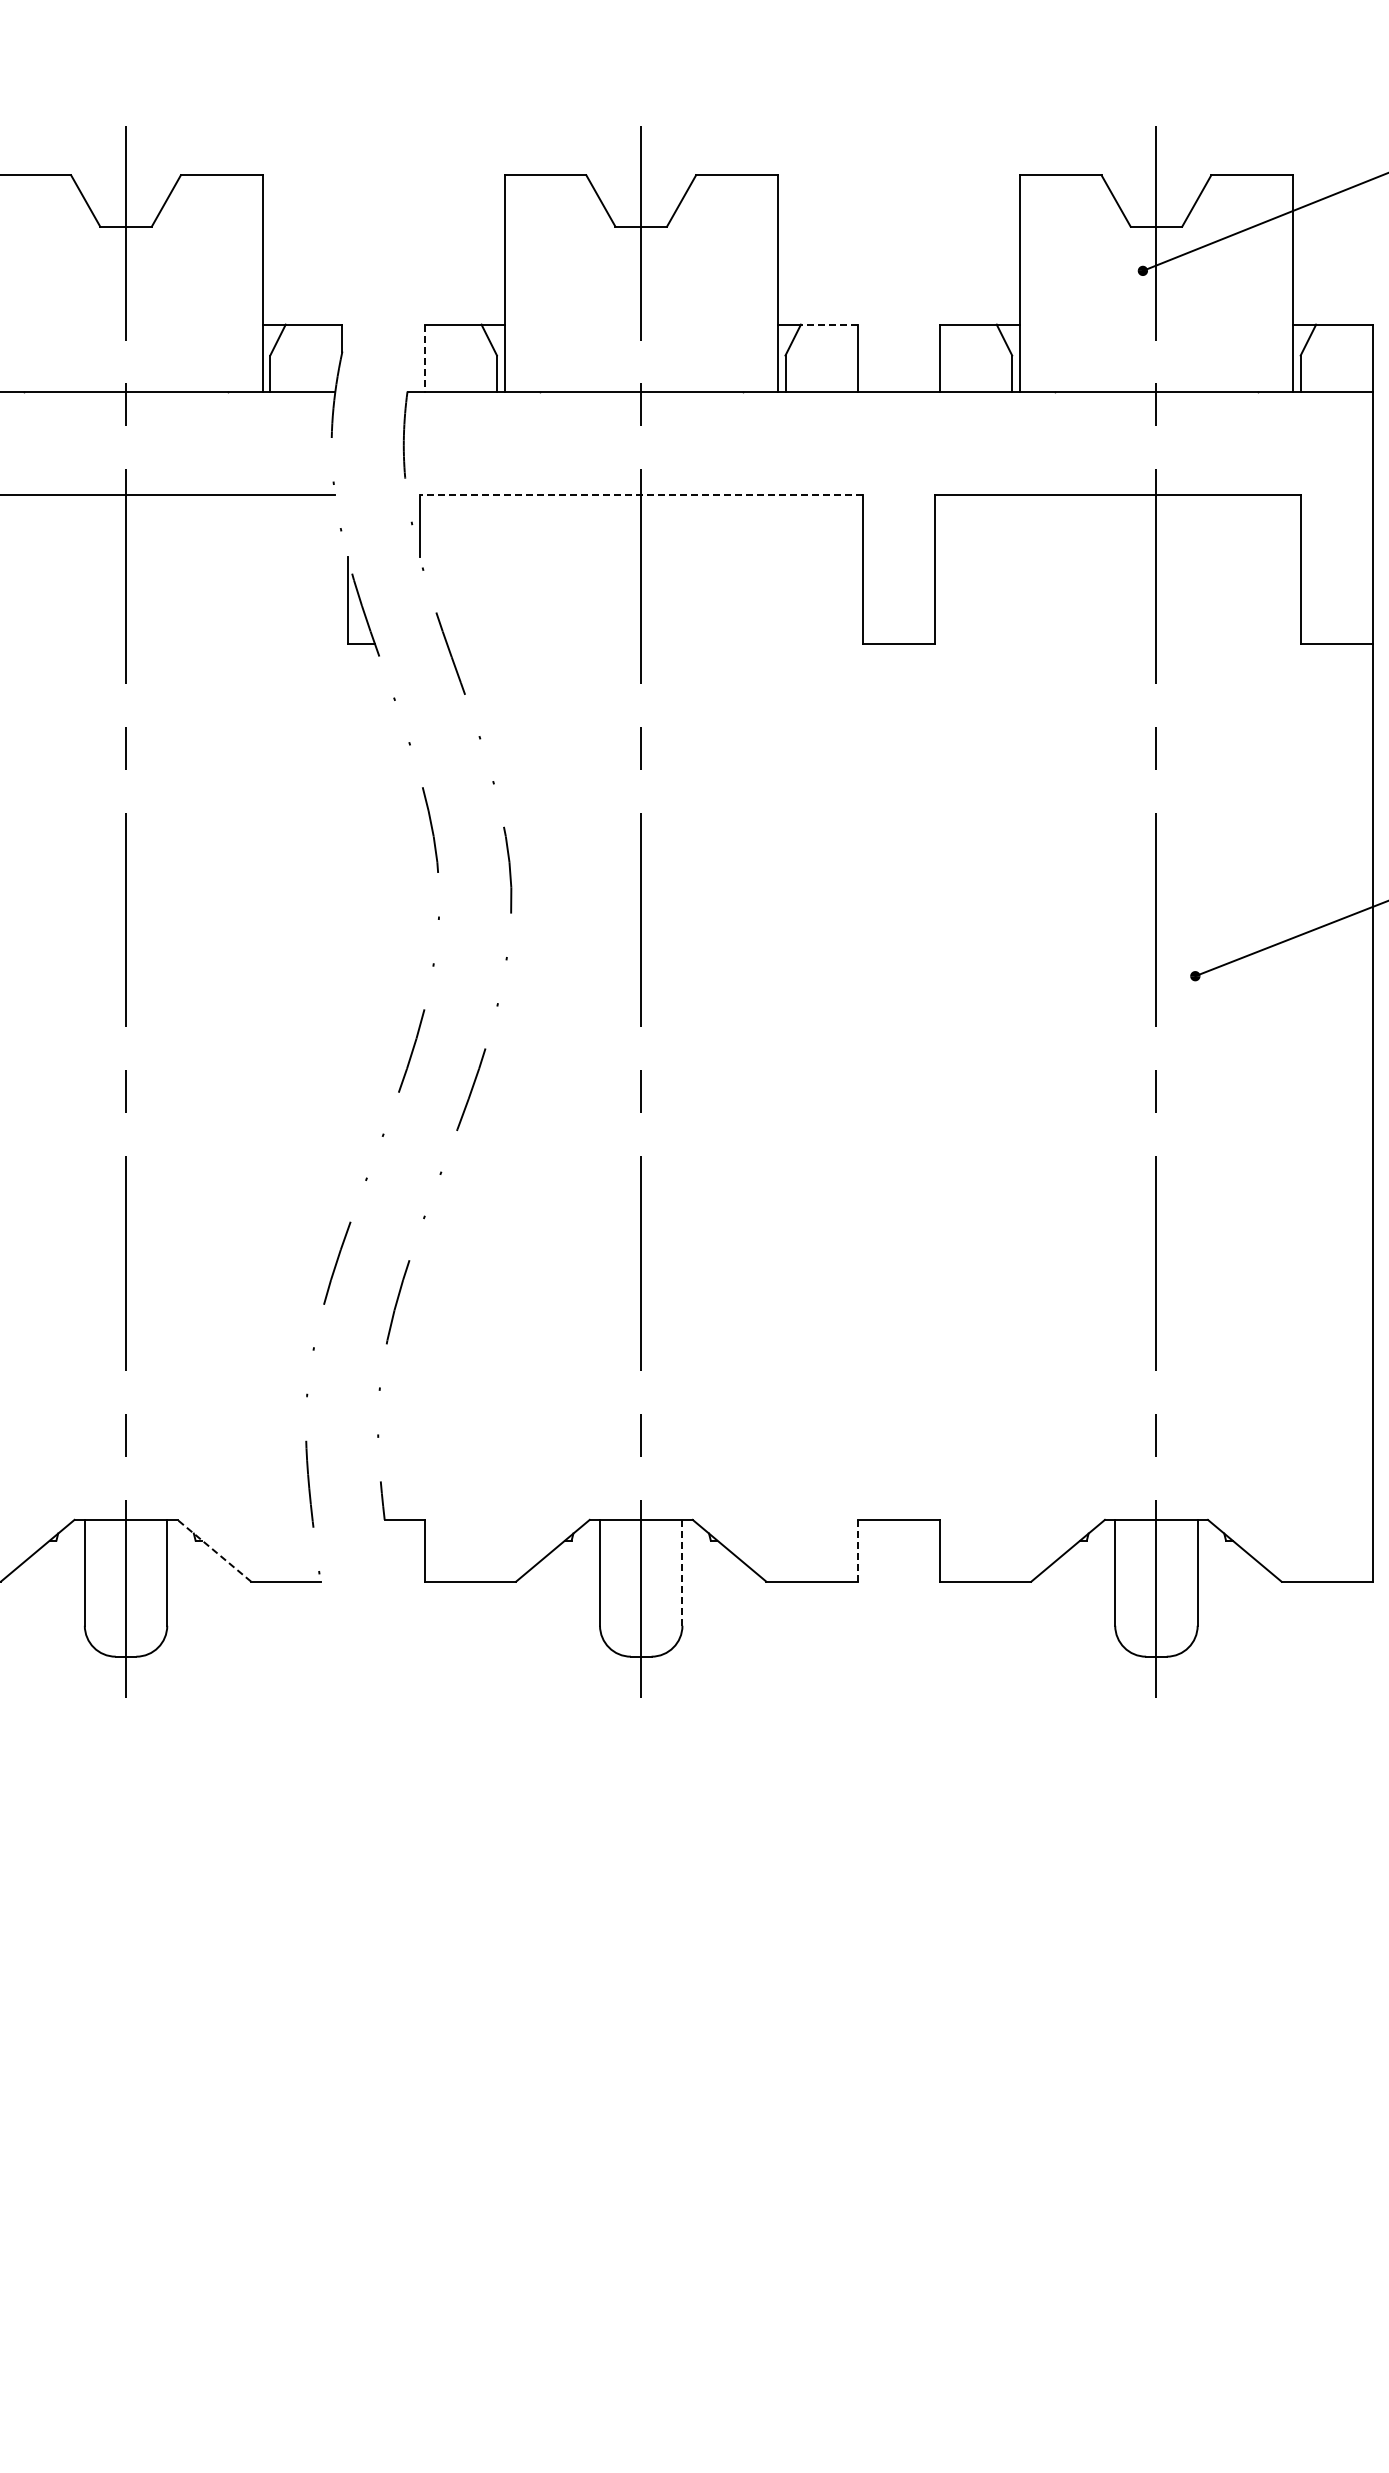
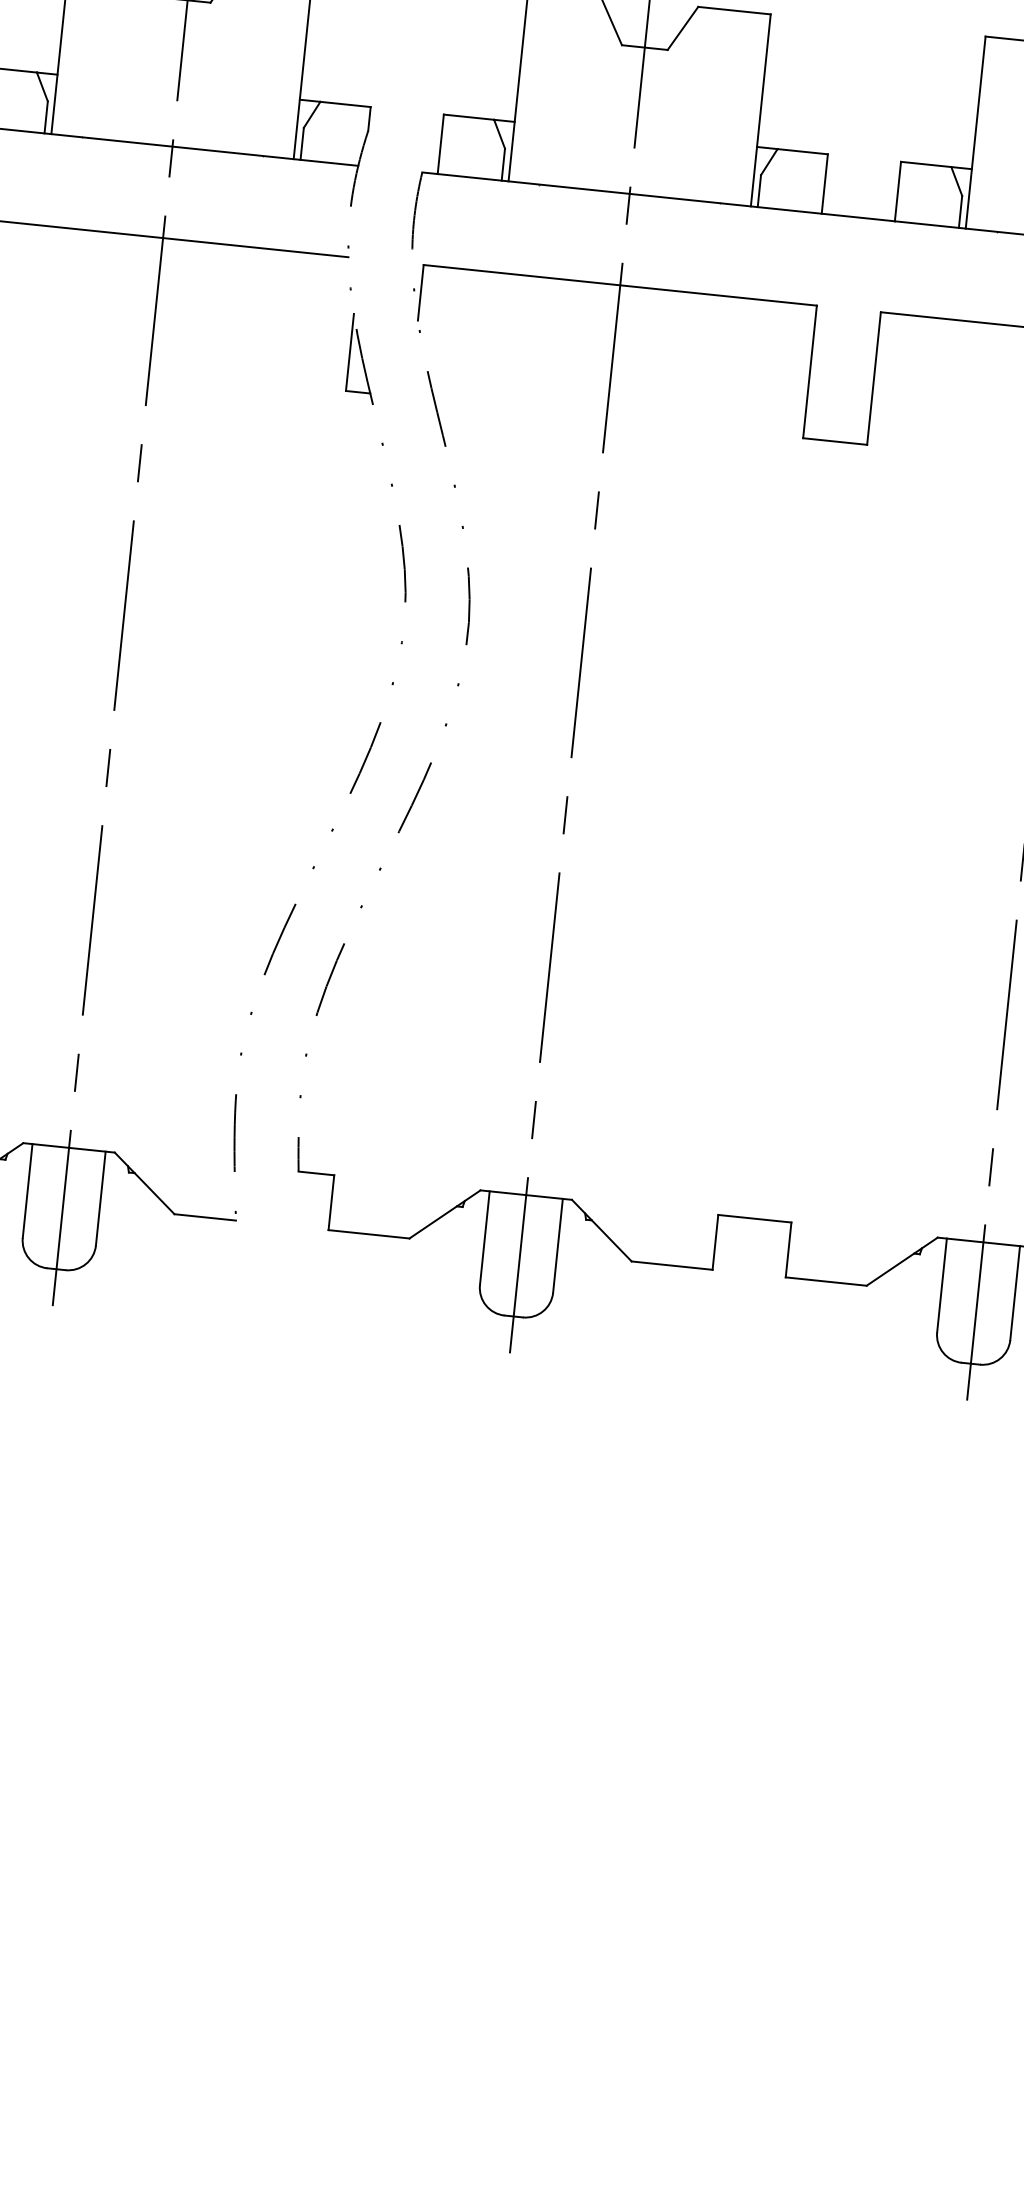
line: (828, 324) -> (802, 151), dashed -> solid
line: (424, 358) -> (440, 144), dashed -> solid
line: (641, 494) -> (620, 285), dashed -> solid
line: (214, 1550) -> (144, 1183), dashed -> solid
line: (857, 1550) -> (715, 1242), dashed -> solid
line: (682, 1572) -> (558, 1245), dashed -> solid

